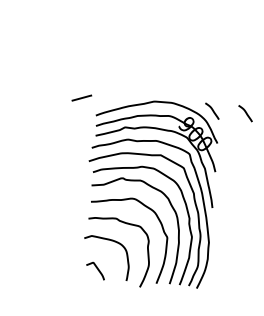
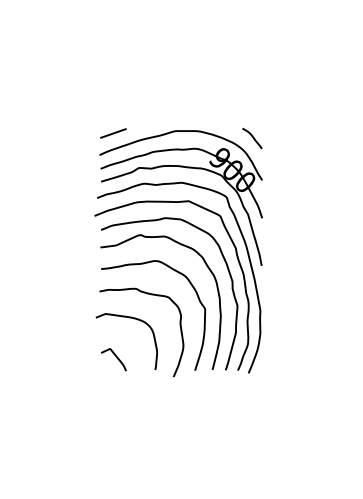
line: (81, 98) -> (113, 133), moved
curve: (245, 113) -> (296, 138), removed

